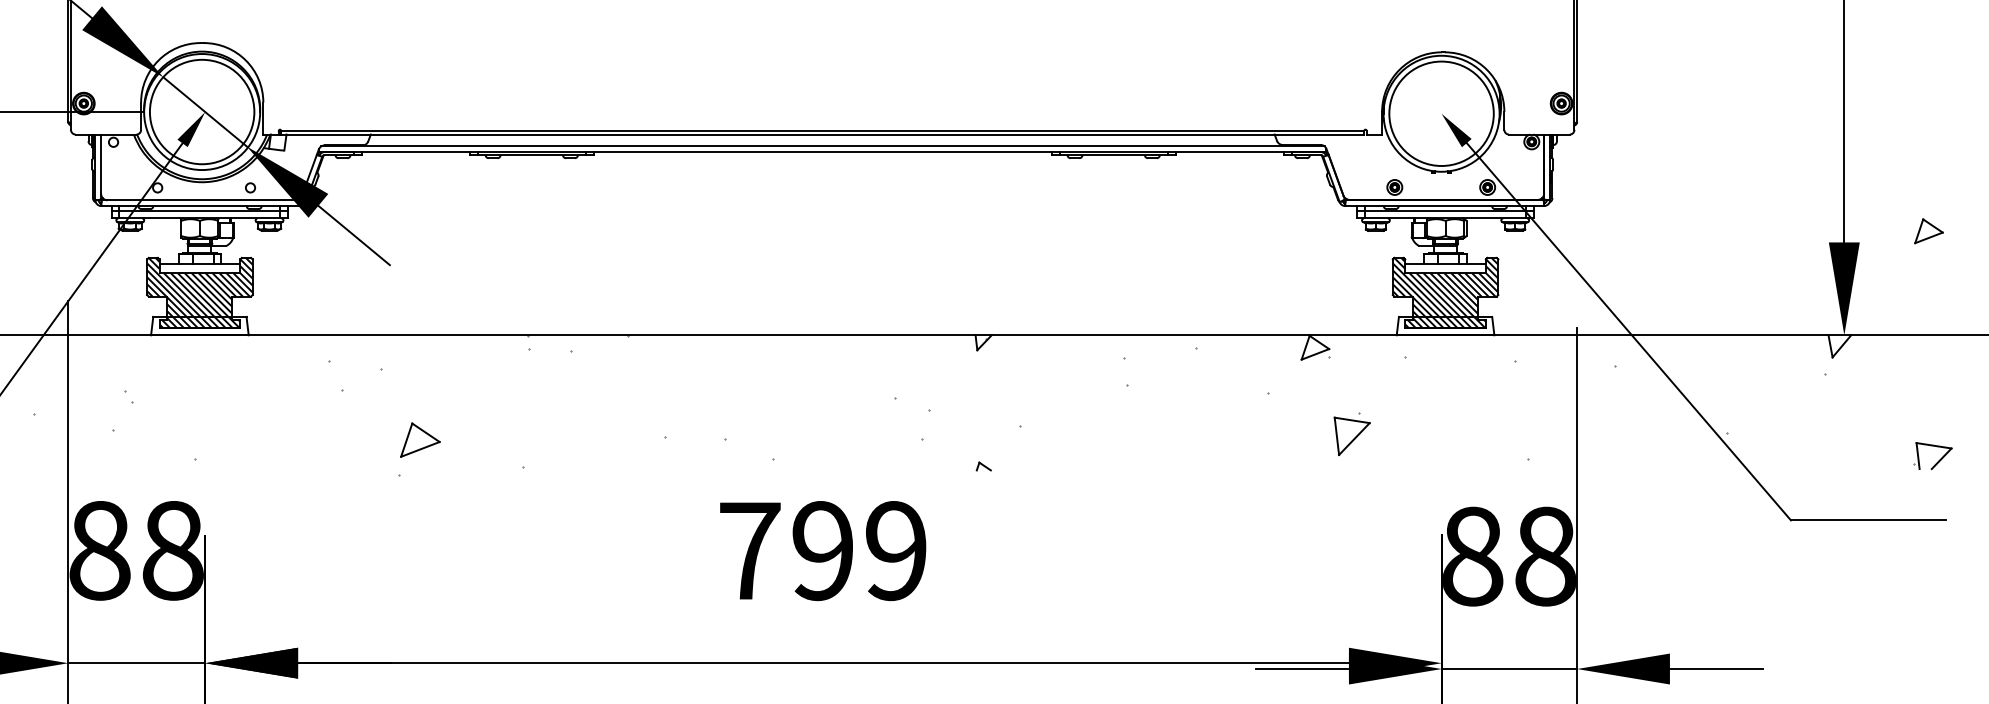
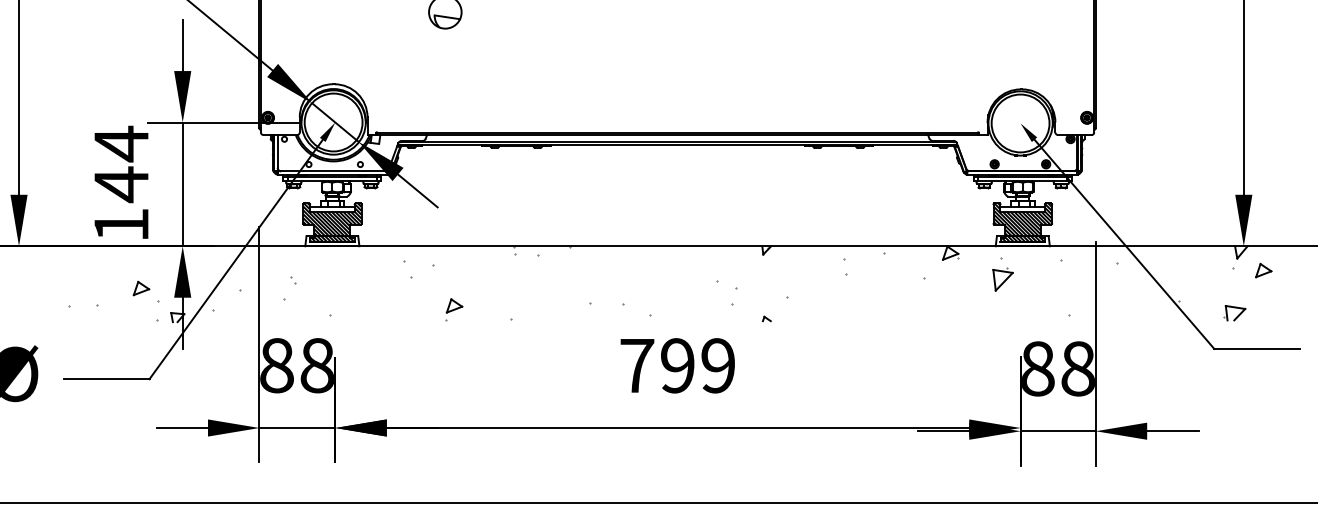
part: (1928, 231) -> (1263, 270), moved
part: (1351, 434) -> (1002, 279), moved
part: (420, 449) -> (454, 309), size x0.71
part: (1932, 456) -> (1234, 313), moved

